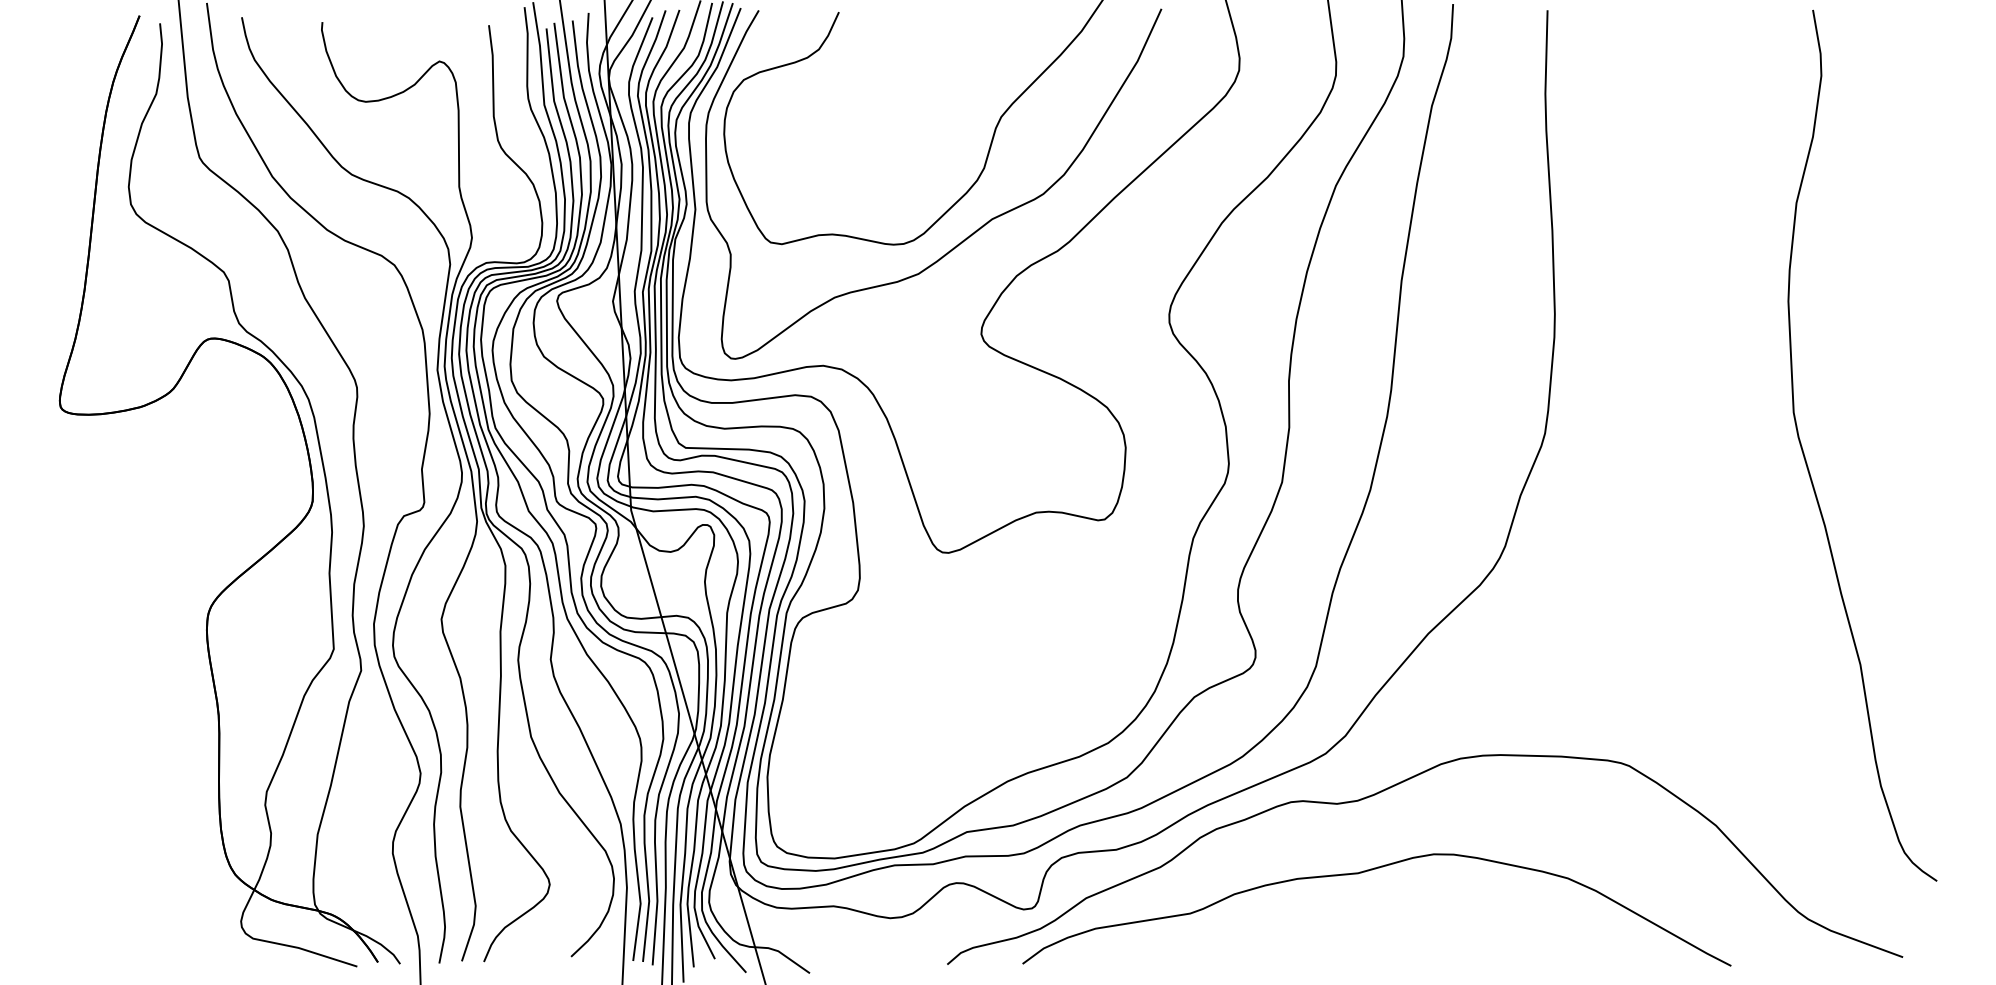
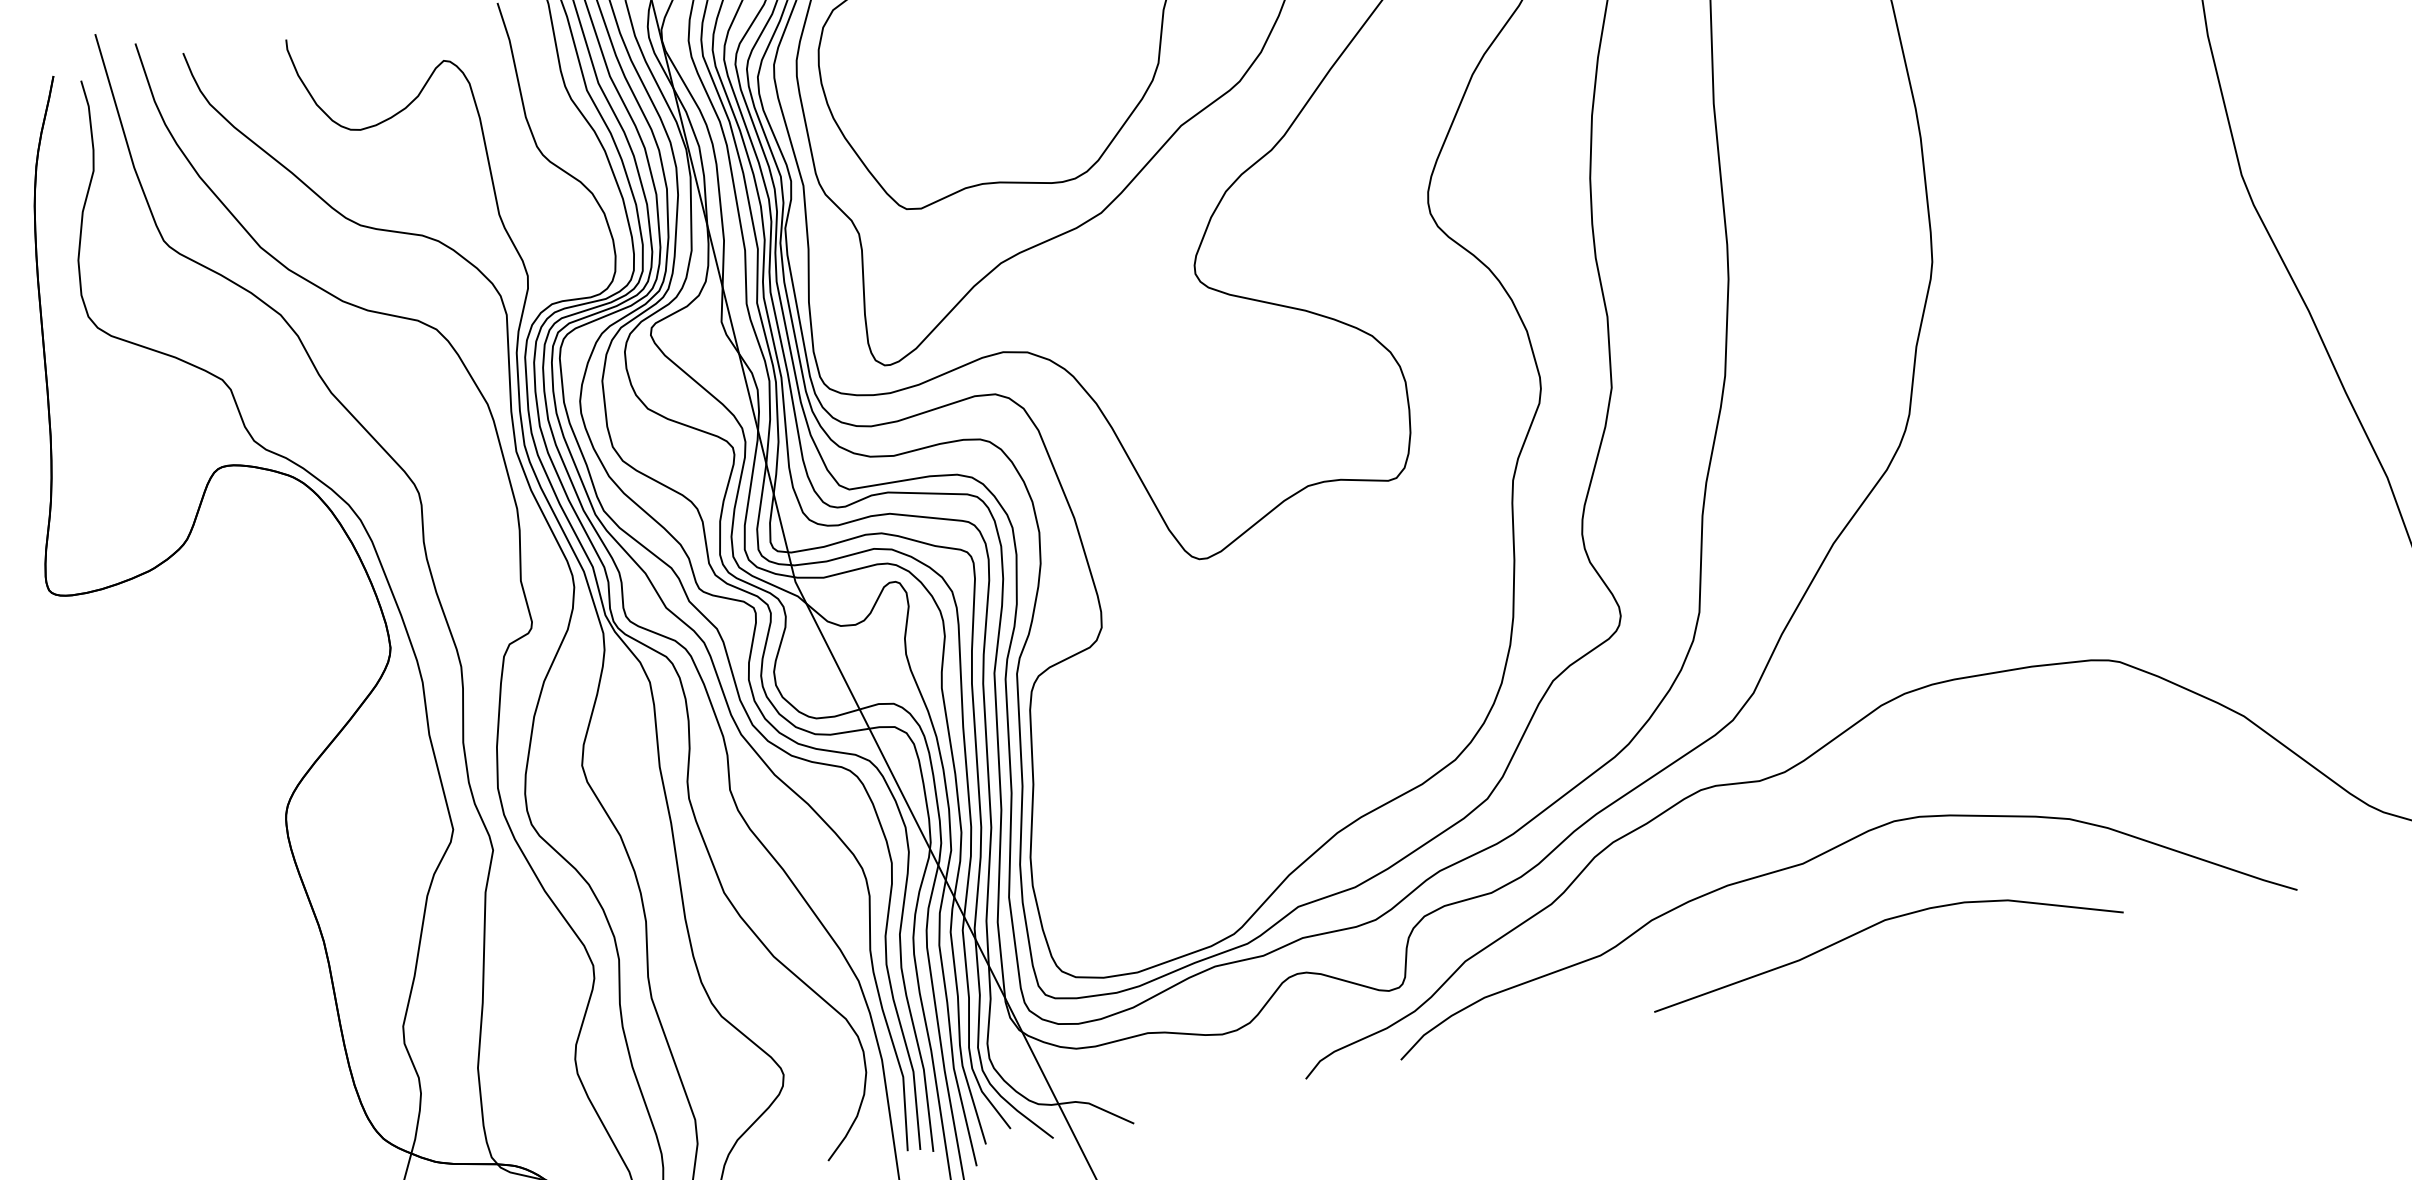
curve: (1404, 931) -> (1875, 926), added

